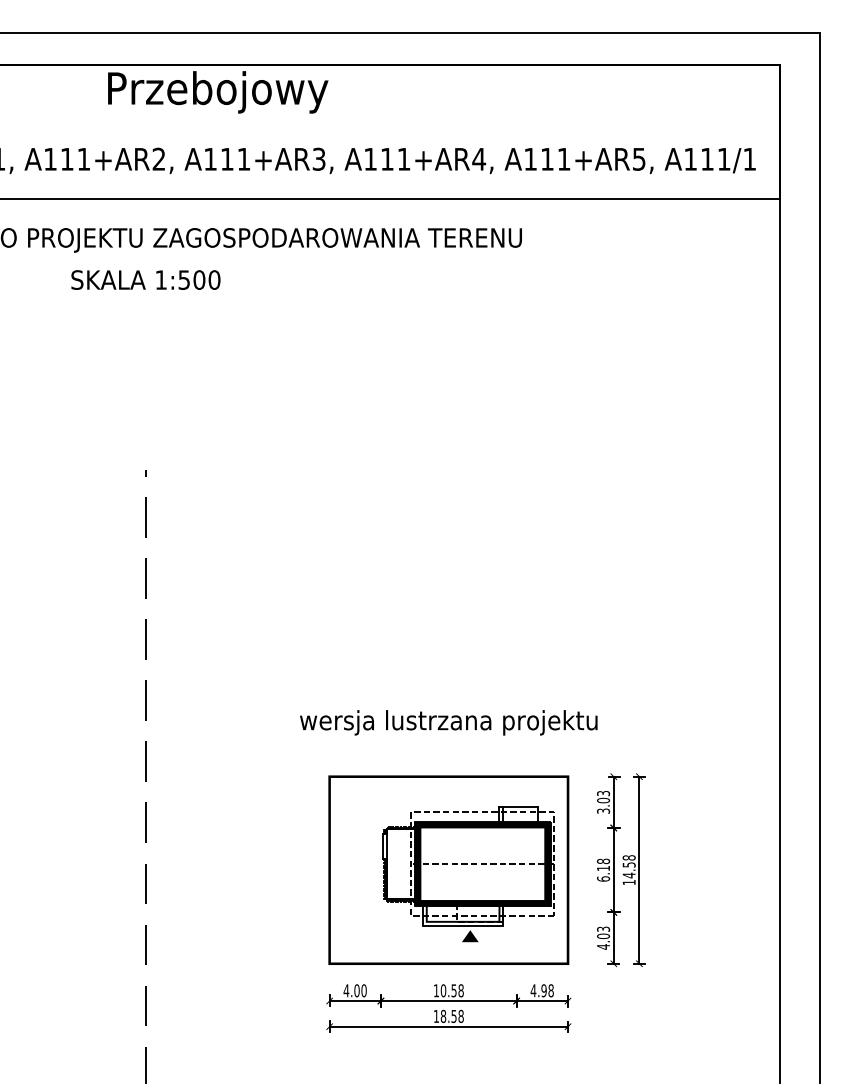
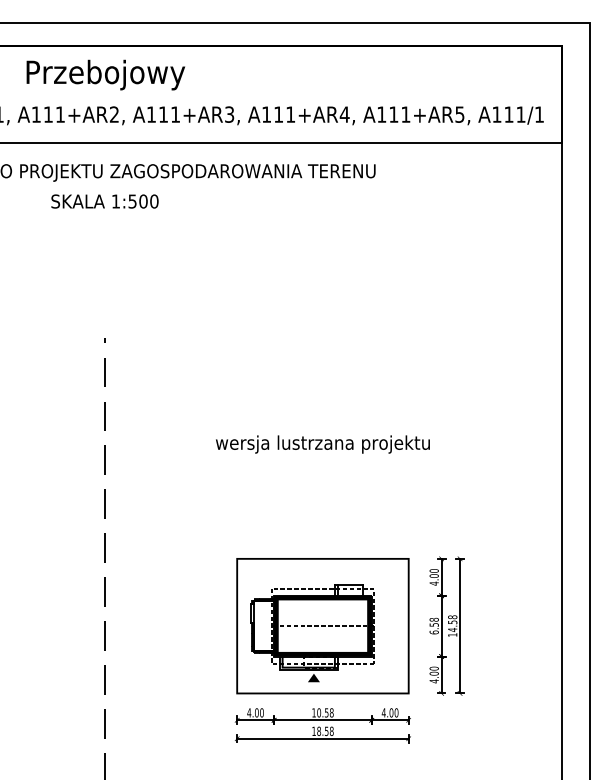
text: (218, 92) -> (106, 75), moved
text: (448, 722) -> (322, 444), moved
text: (603, 802) -> (434, 577), 3.03 -> 4.00
text: (603, 868) -> (434, 624), 6.18 -> 6.58
part: (468, 874) -> (312, 633), moved
text: (603, 928) -> (434, 668), 4.03 -> 4.00
text: (547, 990) -> (393, 712), 4.98 -> 4.00

